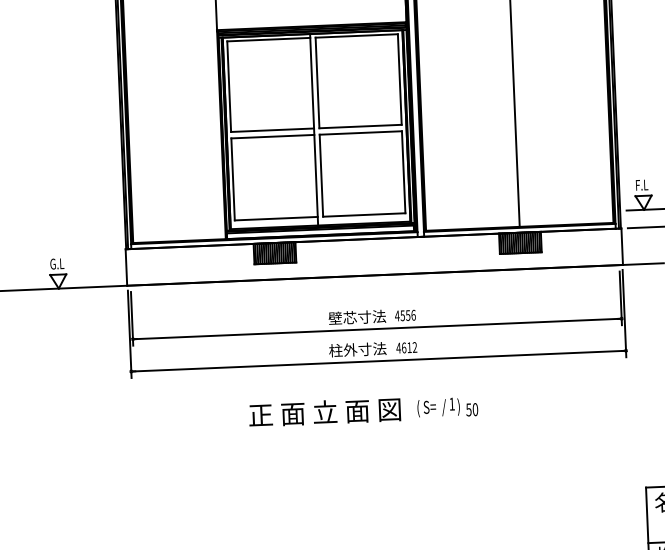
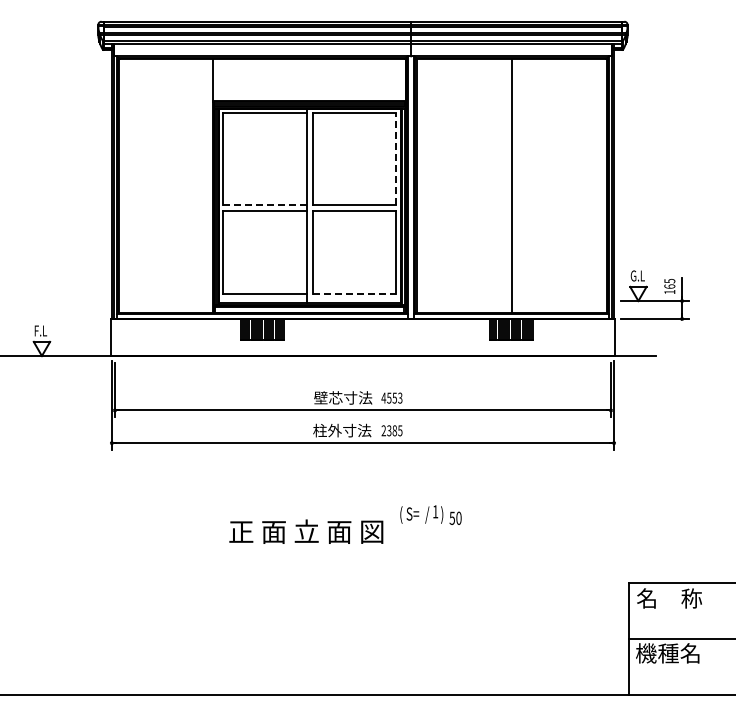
line: (399, 79) -> (396, 158), solid -> dashed
line: (272, 130) -> (265, 204), solid -> dashed
text: (642, 184) -> (637, 275), F.L -> G.L
line: (364, 215) -> (354, 294), solid -> dashed
text: (57, 263) -> (41, 330), G.L -> F.L
text: (413, 314) -> (400, 397), 4556 -> 4553
text: (406, 347) -> (391, 430), 4612 -> 2385
text: (447, 407) -> (430, 514), moved
text: (325, 412) -> (306, 531), moved

